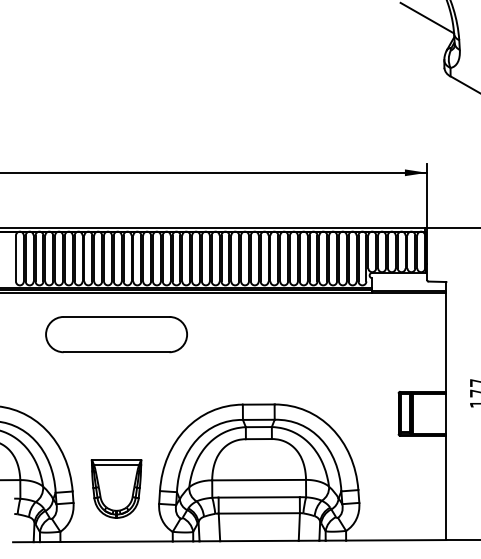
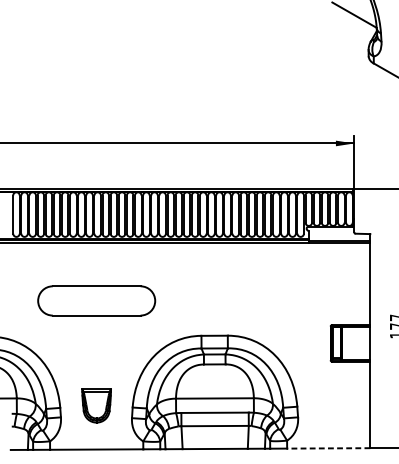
part: (116, 334) -> (96, 300), moved
part: (116, 488) -> (96, 405), size x0.7
line: (395, 540) -> (328, 448), solid -> dashed

